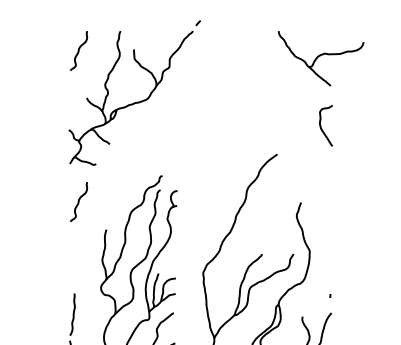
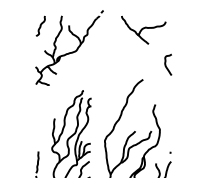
part: (320, 59) -> (143, 30), moved
curve: (78, 200) -> (40, 103), removed

